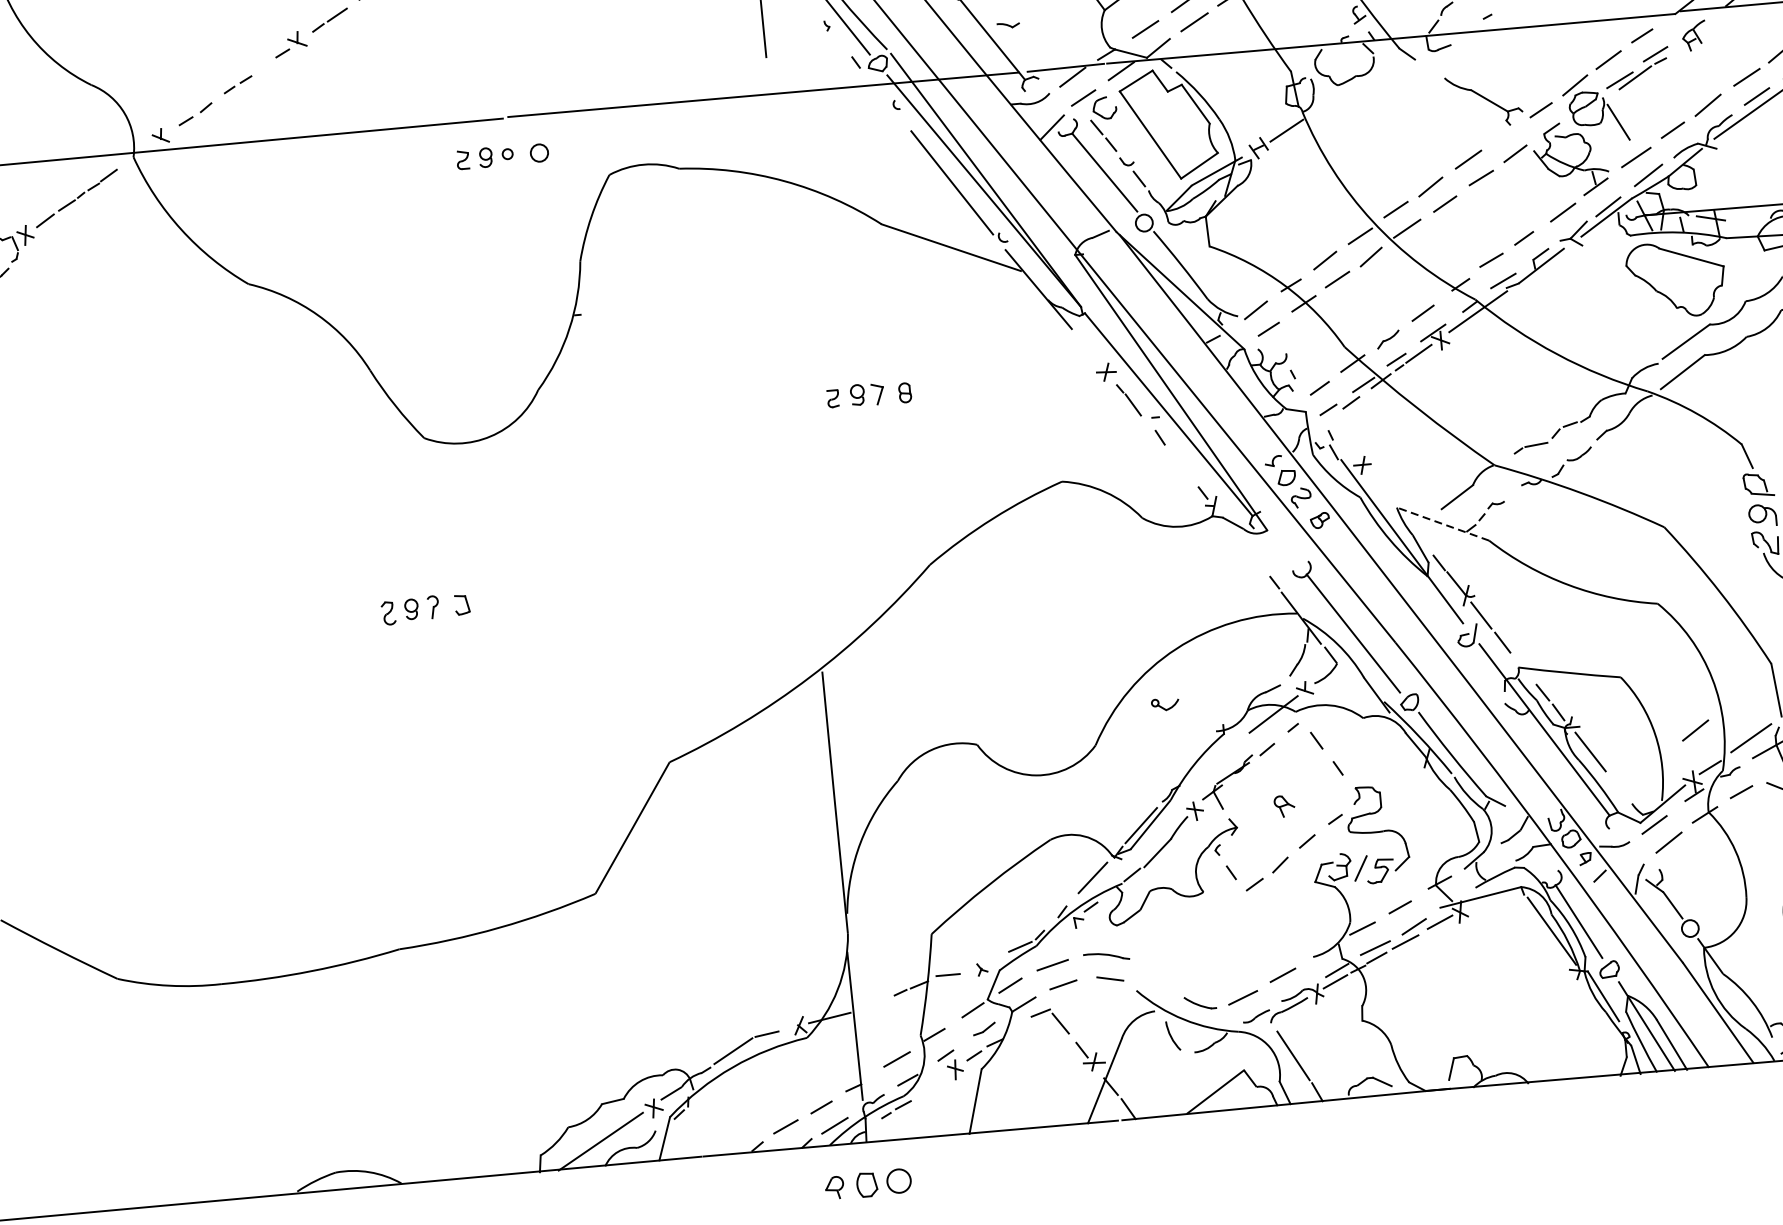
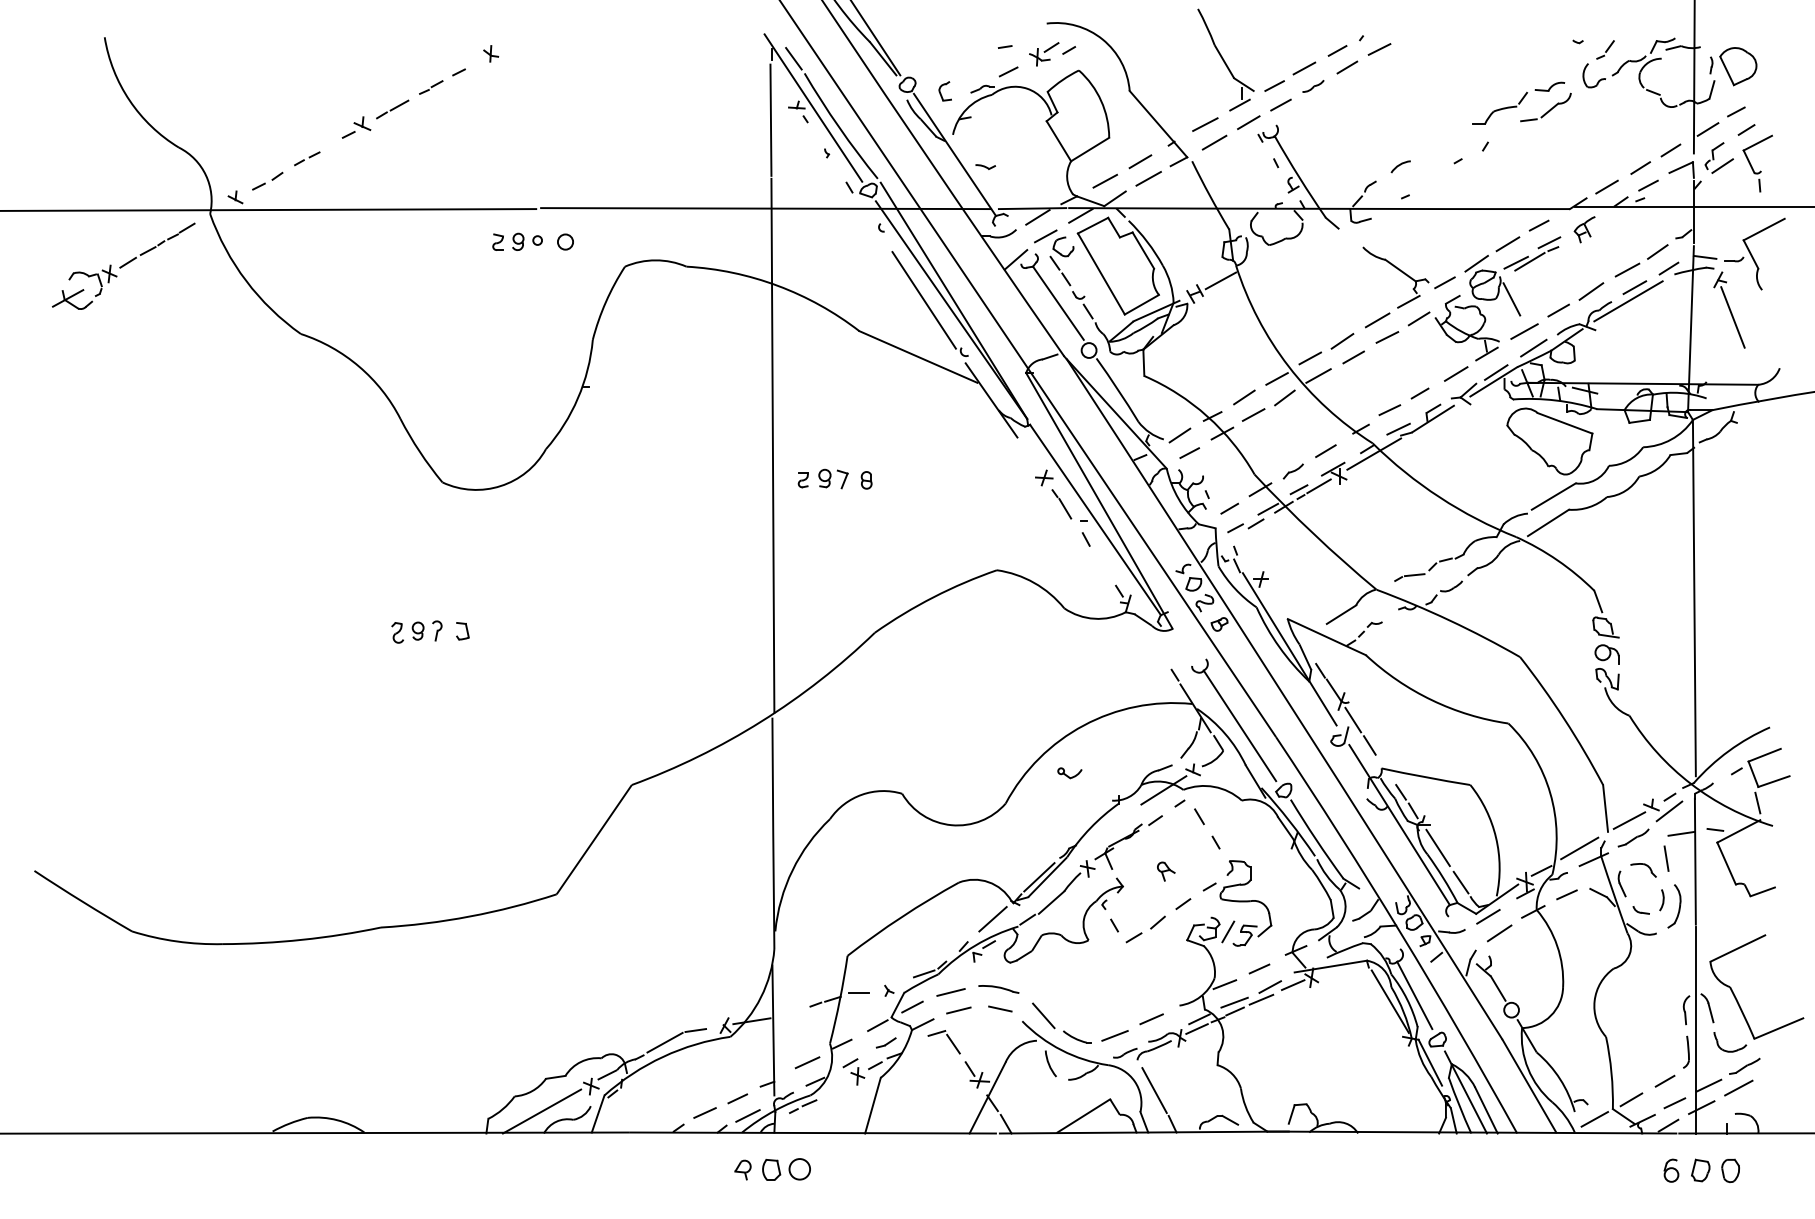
line: (1501, 135) -> (1408, 301), added
line: (794, 362) -> (772, 445), added
line: (1442, 523) -> (1326, 636), dashed -> solid
line: (1695, 730) -> (1531, 837), removed
line: (1619, 788) -> (1460, 882), added
line: (1159, 981) -> (1043, 1015), added

